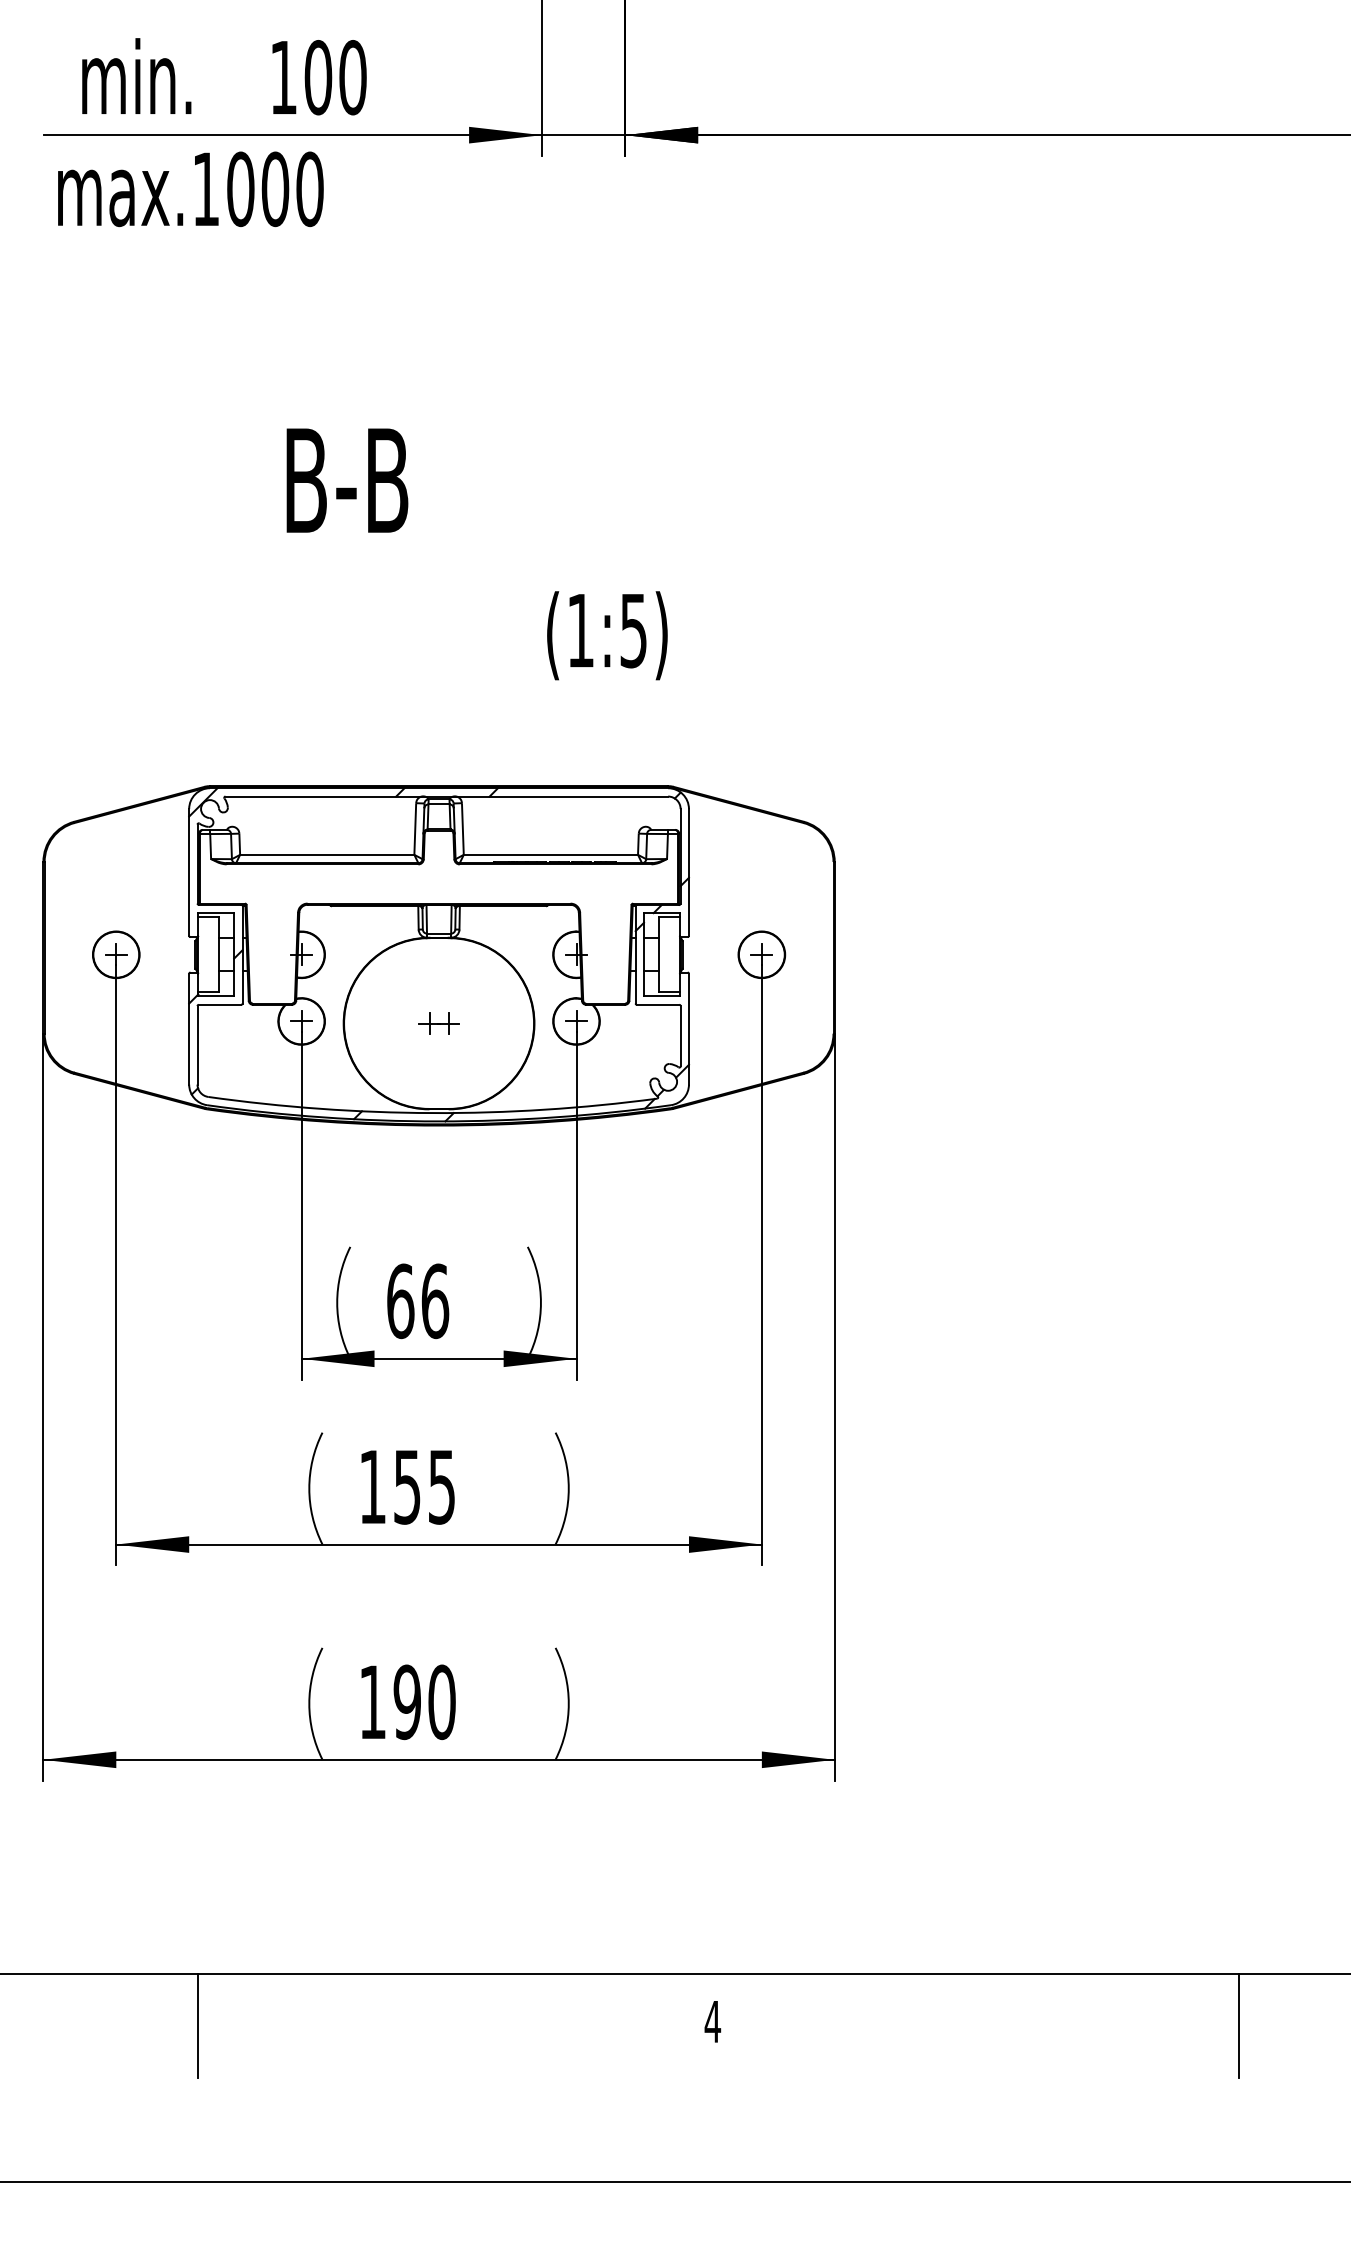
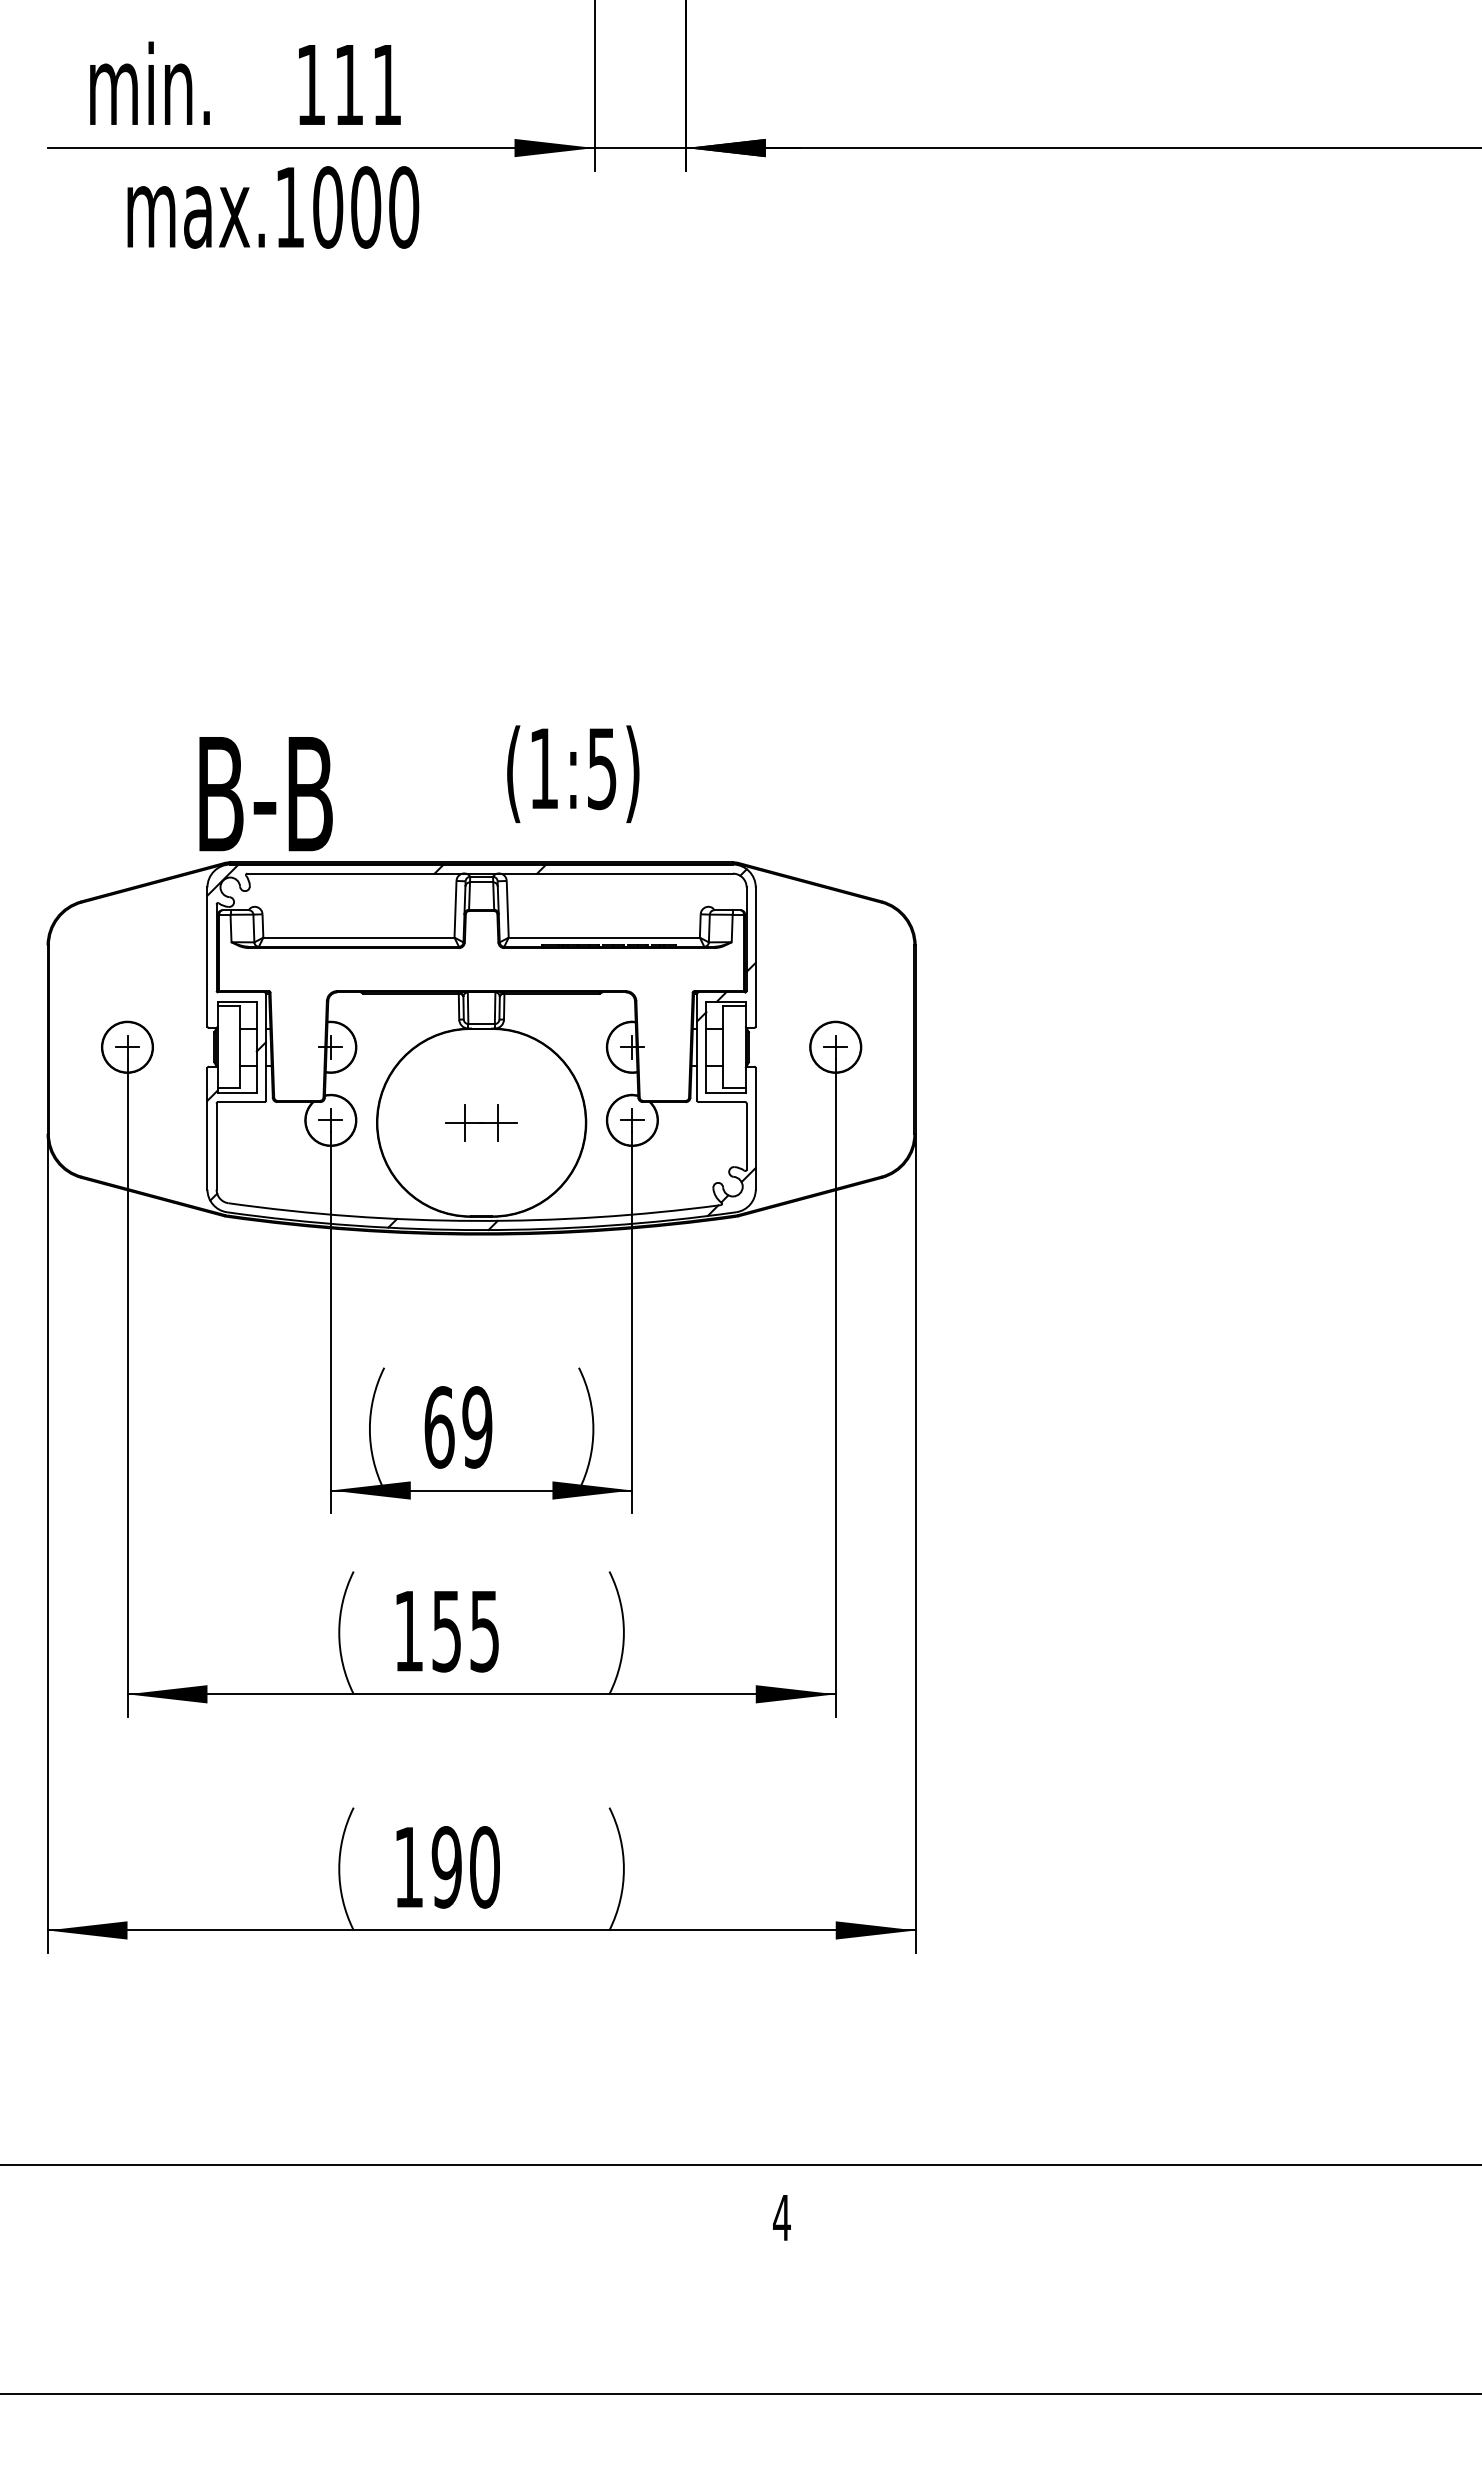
text: (335, 77) -> (368, 84), 100 -> 111
text: (191, 189) -> (273, 207), moved
text: (346, 481) -> (265, 794), moved
text: (607, 635) -> (573, 773), moved
part: (438, 1023) -> (481, 1122), size x1.6
text: (435, 1301) -> (477, 1427), 66 -> 69
line: (197, 2026) -> (216, 2222), removed
line: (1239, 2026) -> (1359, 2222), removed

